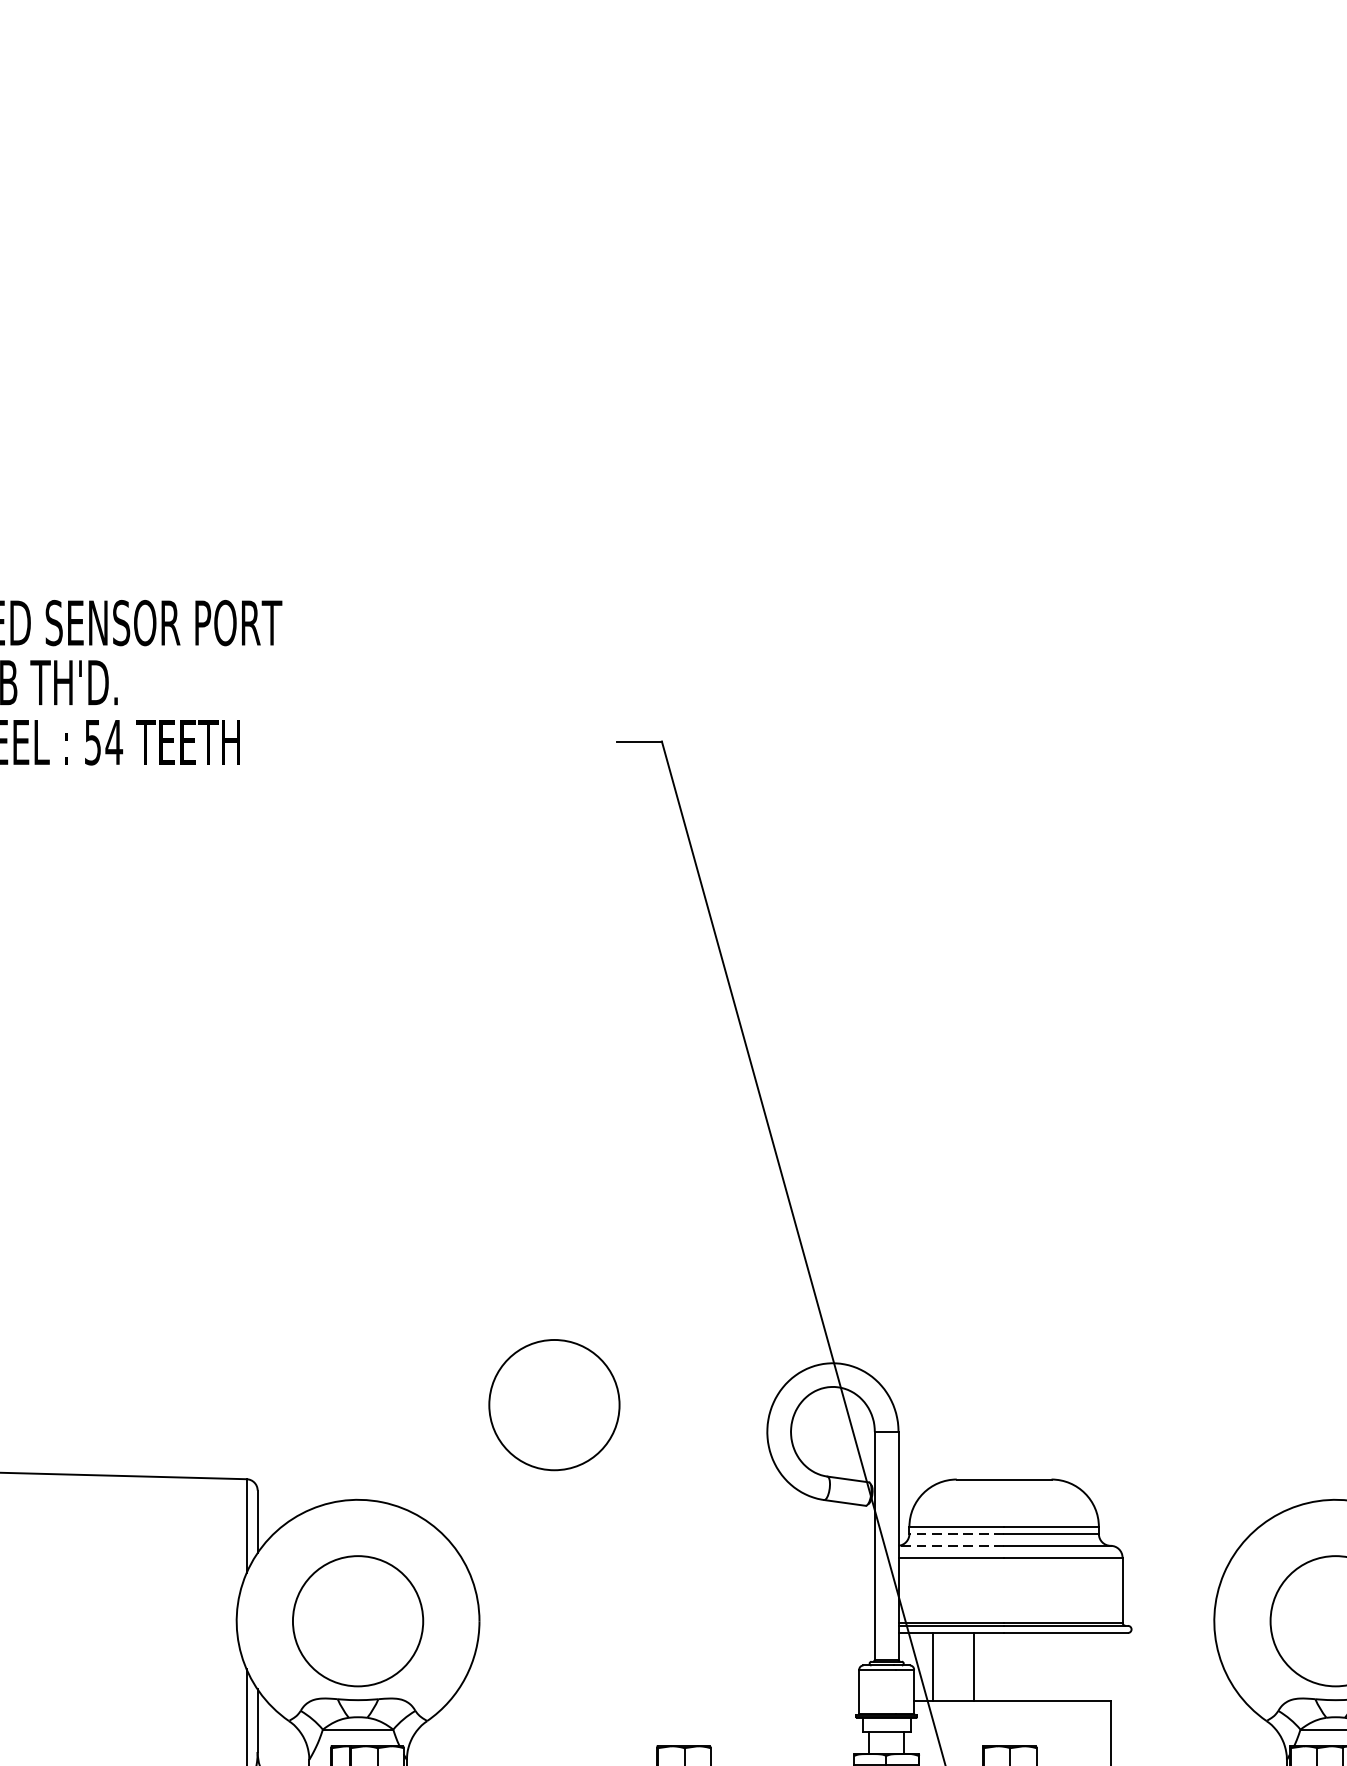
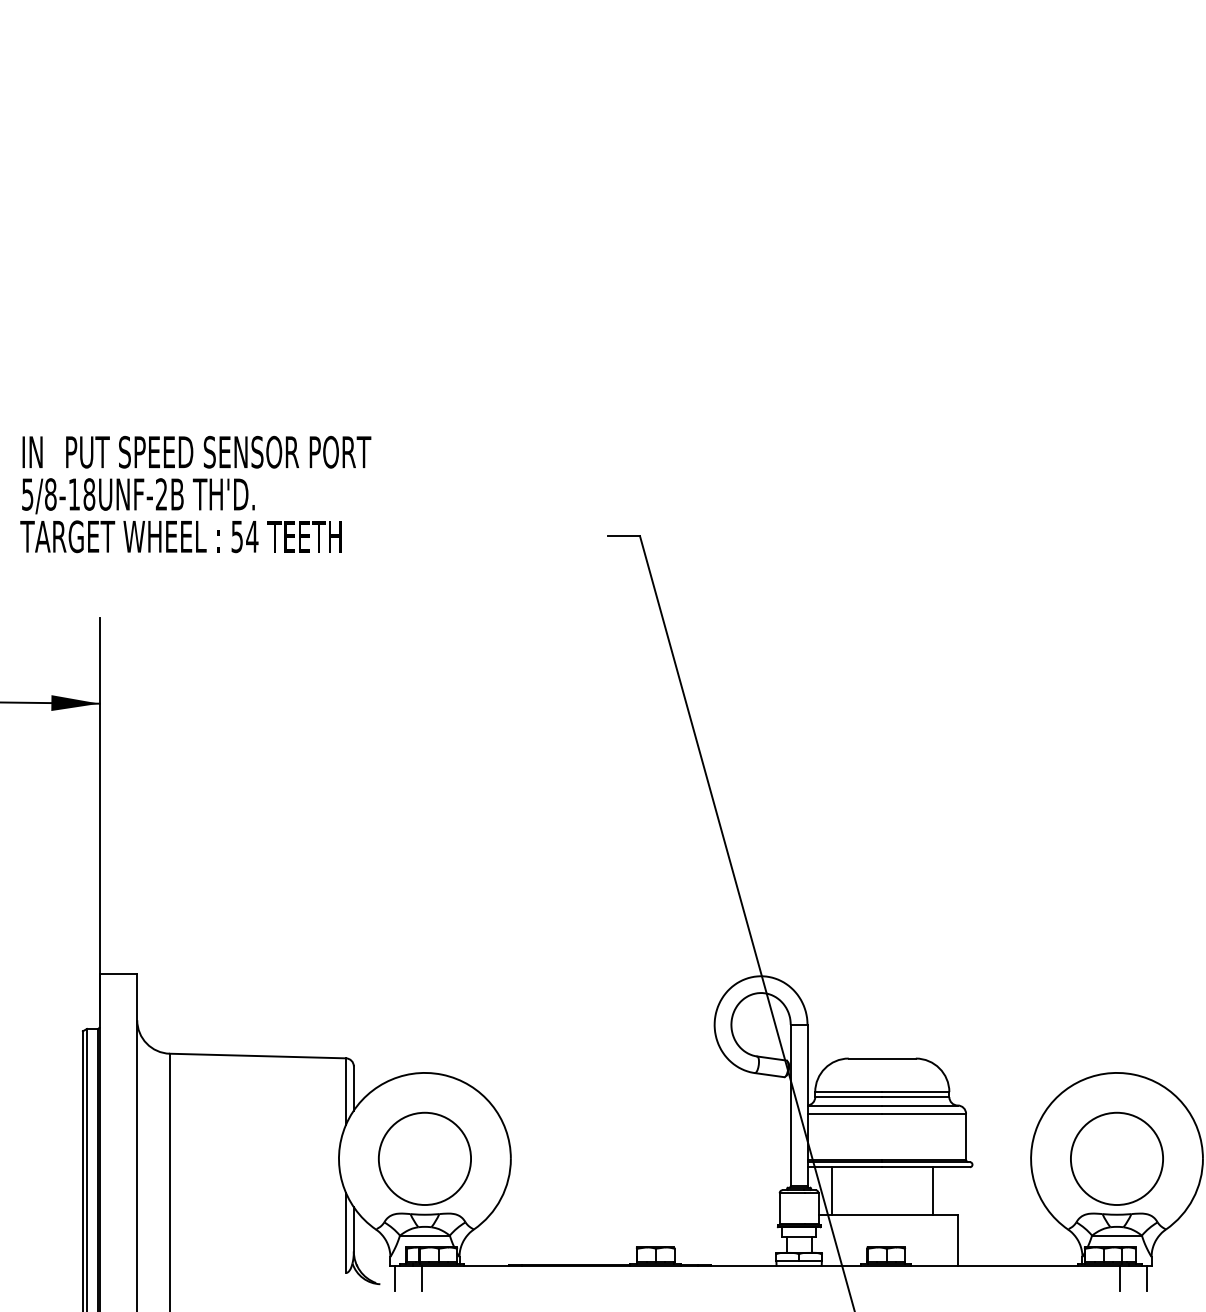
circle: (553, 1404) -> (563, 1005), removed
line: (956, 1534) -> (848, 1097), dashed -> solid
line: (950, 1545) -> (844, 1105), dashed -> solid
line: (973, 1667) -> (932, 1191), moved

